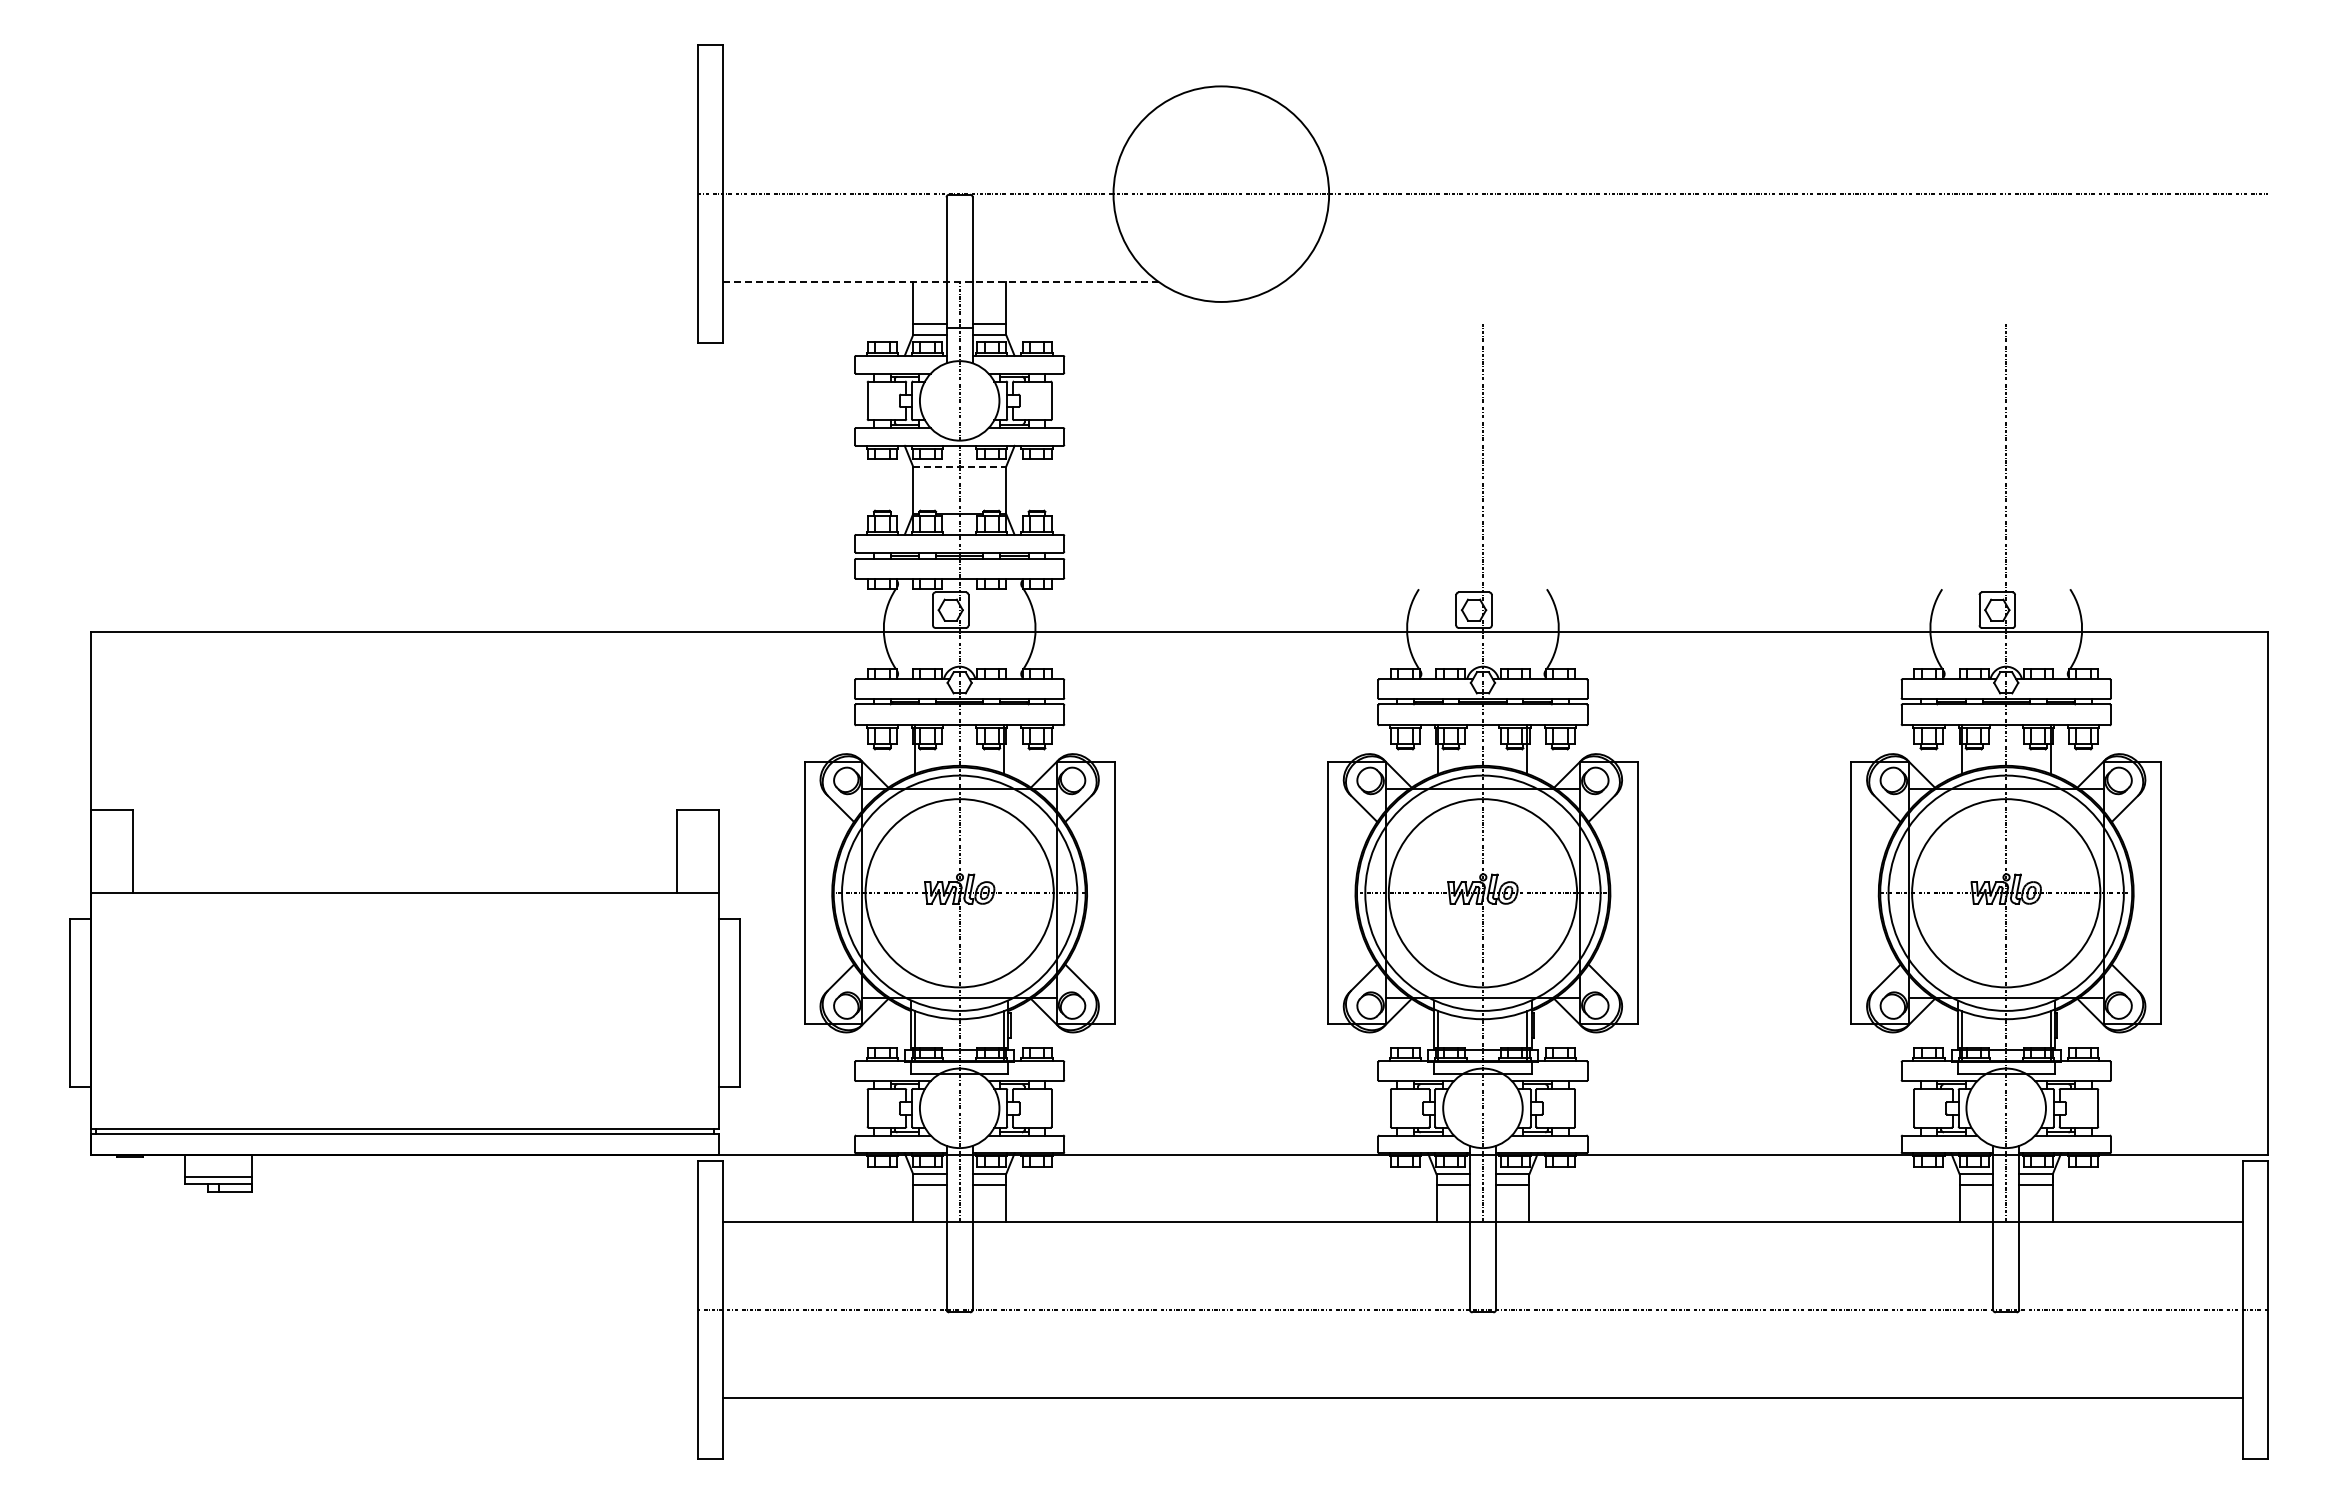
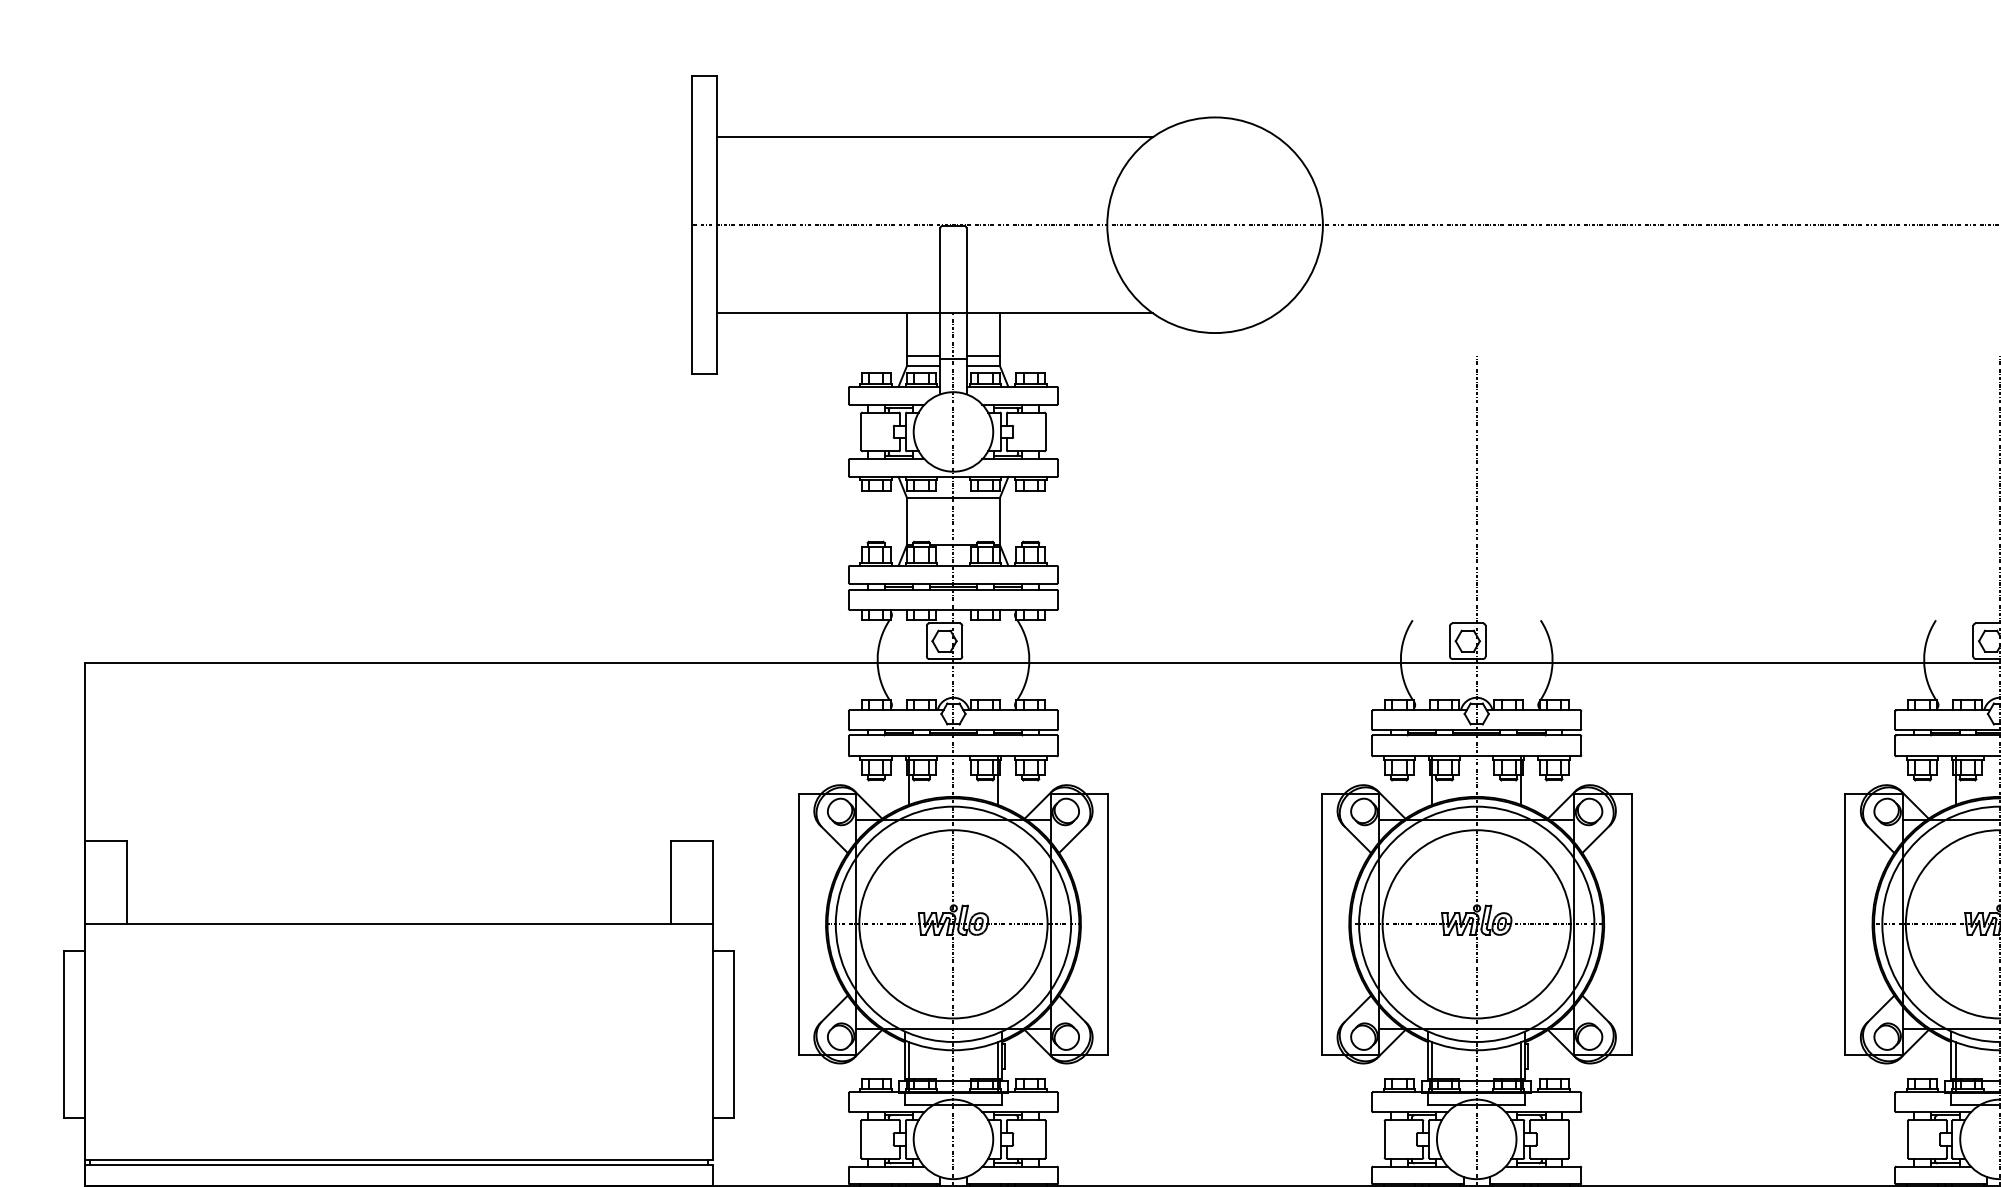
line: (941, 106) -> (935, 137), added
line: (941, 282) -> (935, 313), dashed -> solid
line: (960, 466) -> (954, 497), dashed -> solid

